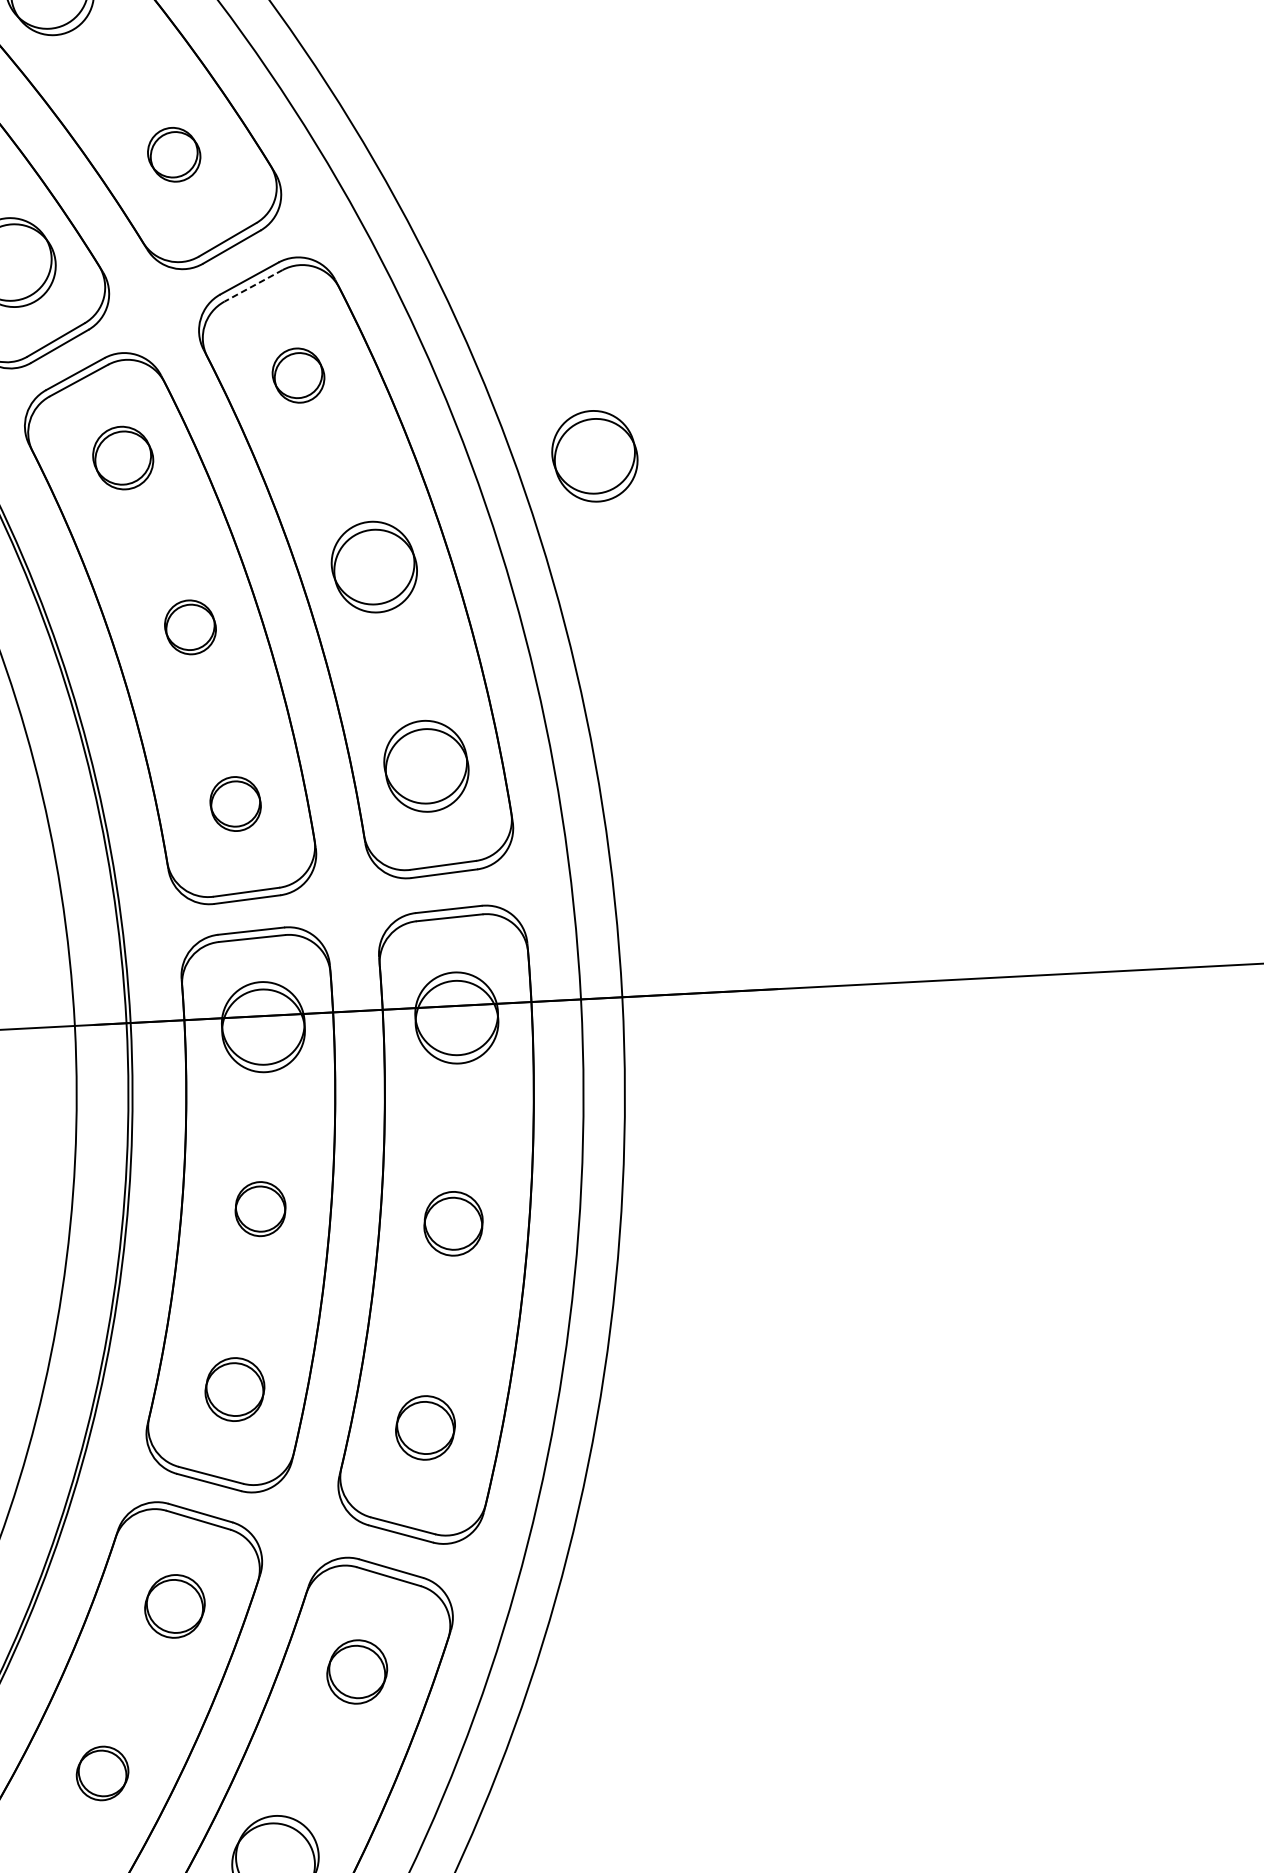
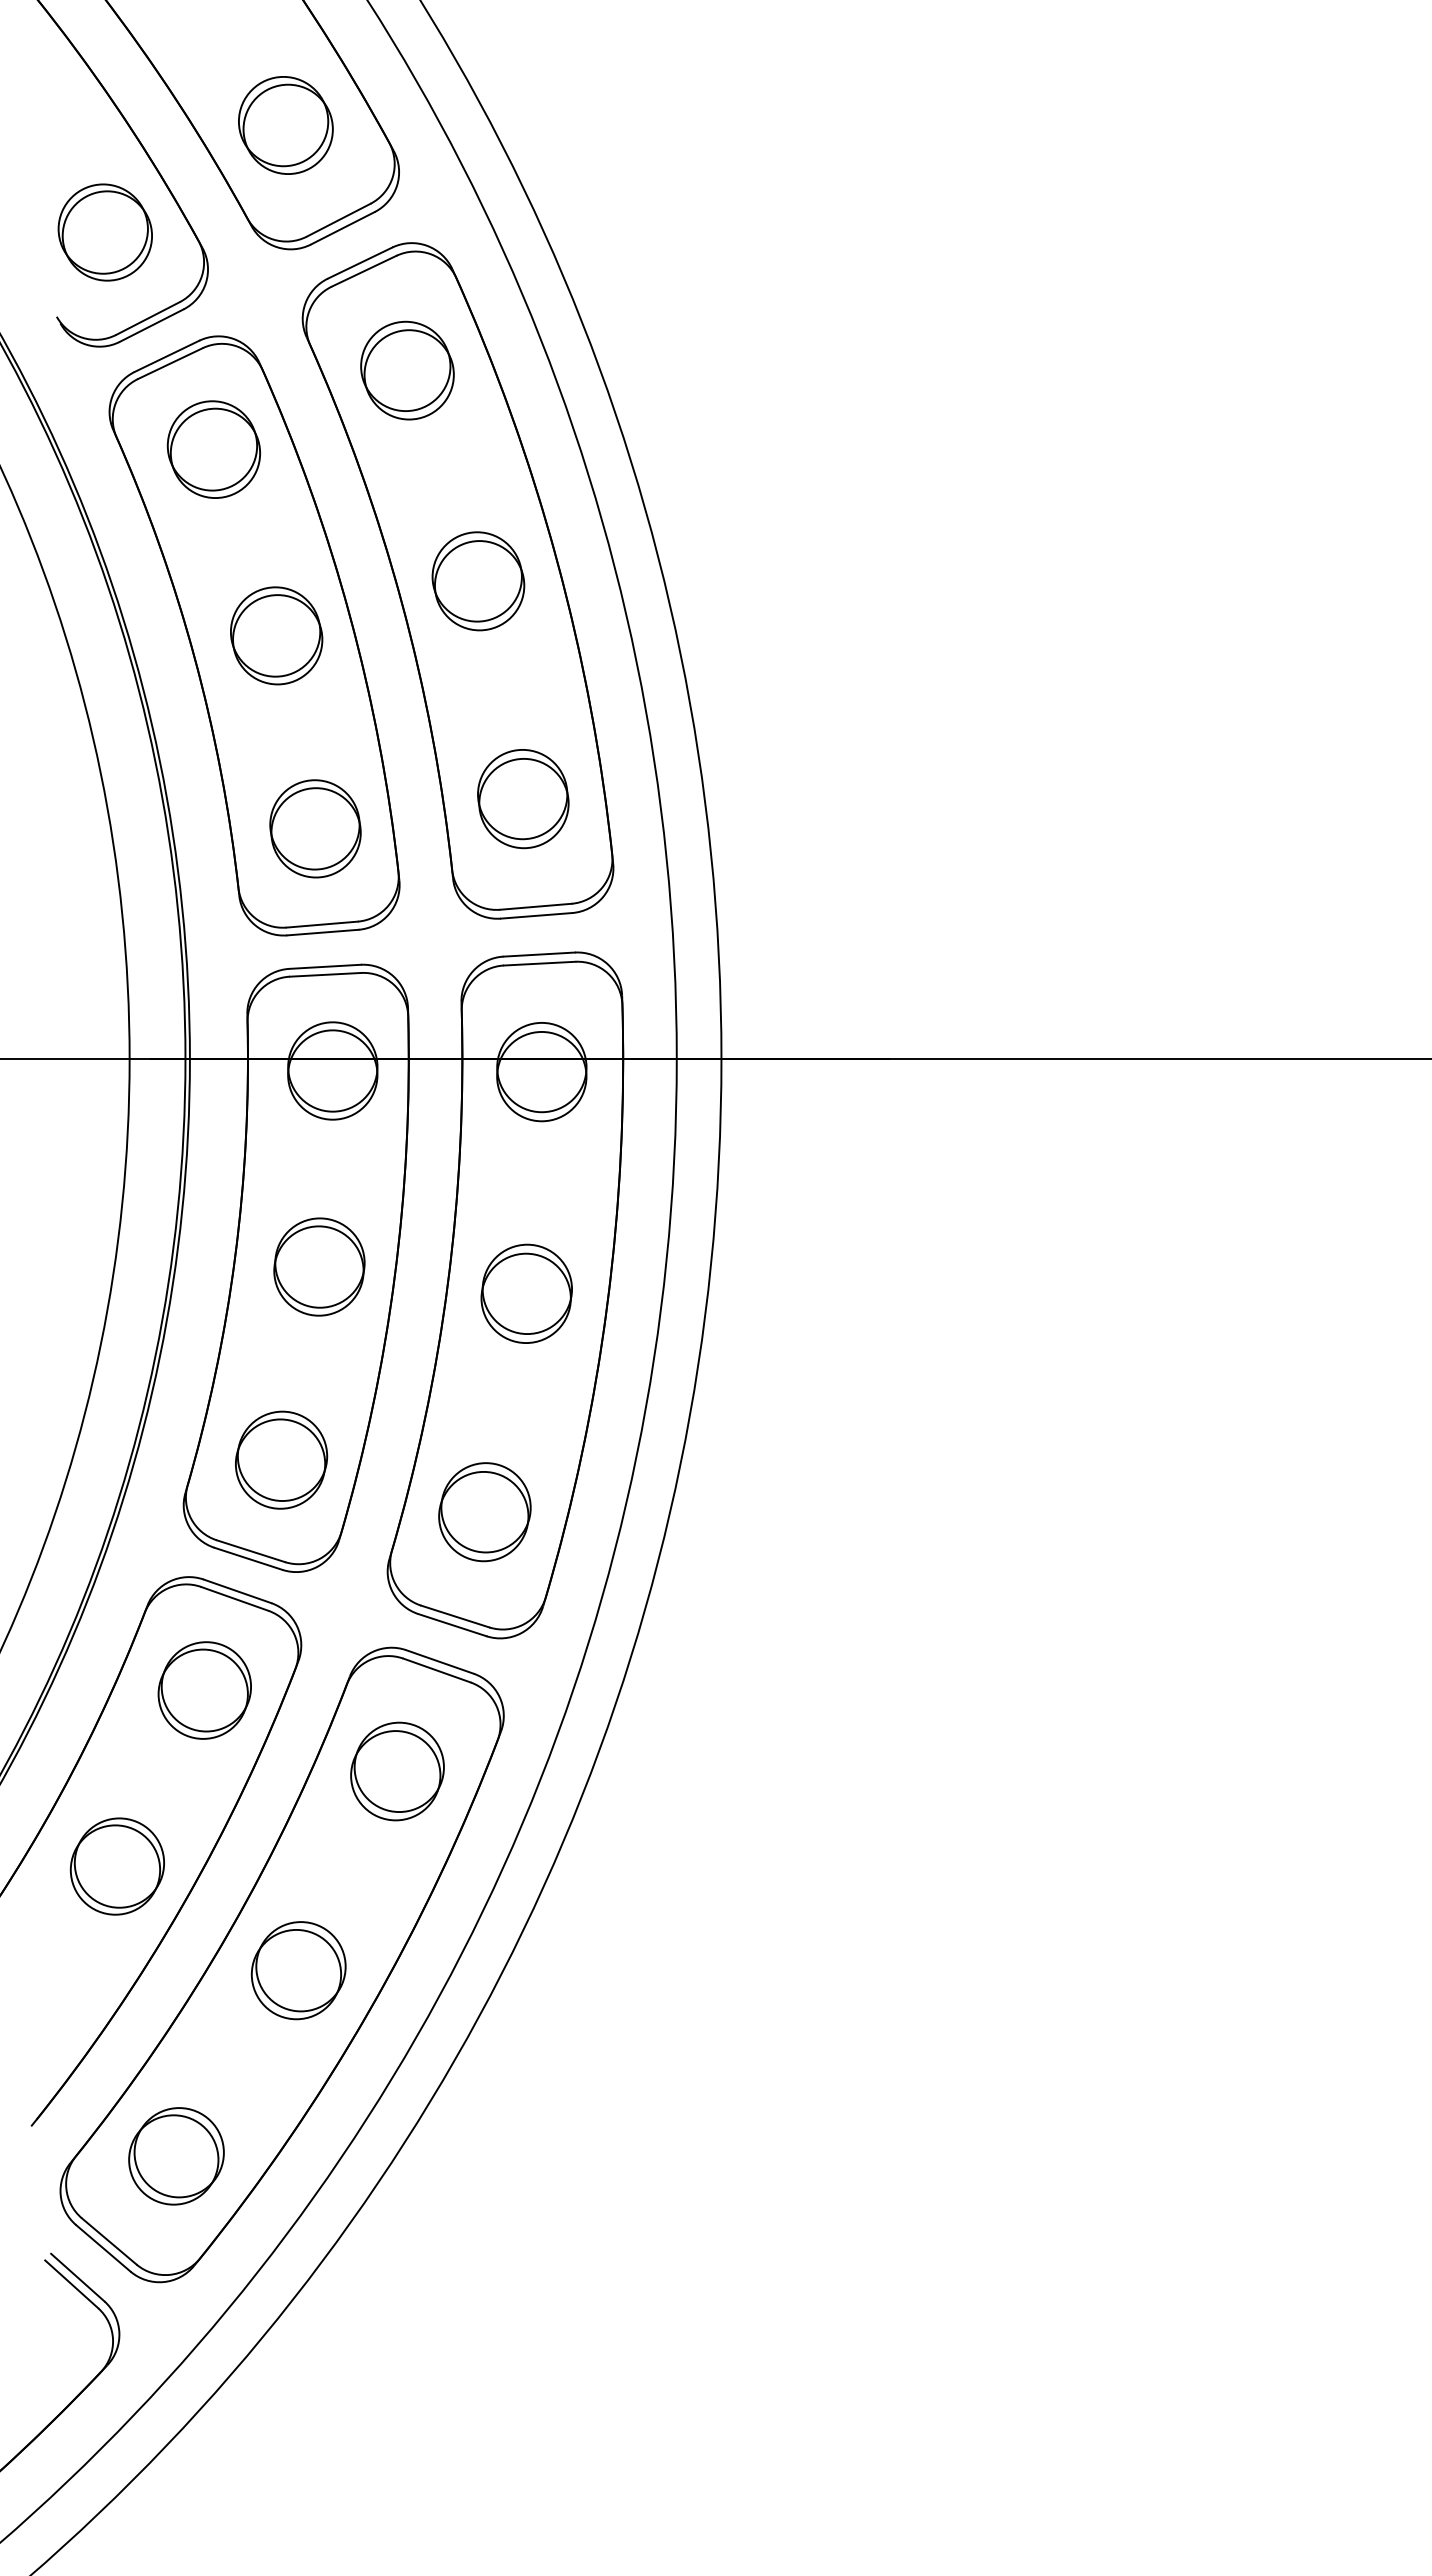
part: (173, 154) -> (285, 125), size x1.67
line: (253, 286) -> (364, 271), dashed -> solid
part: (298, 375) -> (407, 370), size x1.67
part: (594, 456) -> (722, 474), removed
part: (122, 458) -> (213, 449), size x1.43
part: (190, 627) -> (276, 635), size x1.67
part: (235, 803) -> (315, 828), size x1.67
part: (260, 1208) -> (319, 1266), size x1.67
part: (453, 1223) -> (526, 1293), size x1.43
part: (234, 1388) -> (281, 1459), size x1.43
part: (425, 1428) -> (484, 1512), size x1.43
part: (174, 1606) -> (204, 1690), size x1.43
part: (357, 1671) -> (397, 1771), size x1.43
part: (101, 1773) -> (116, 1866), size x1.67

